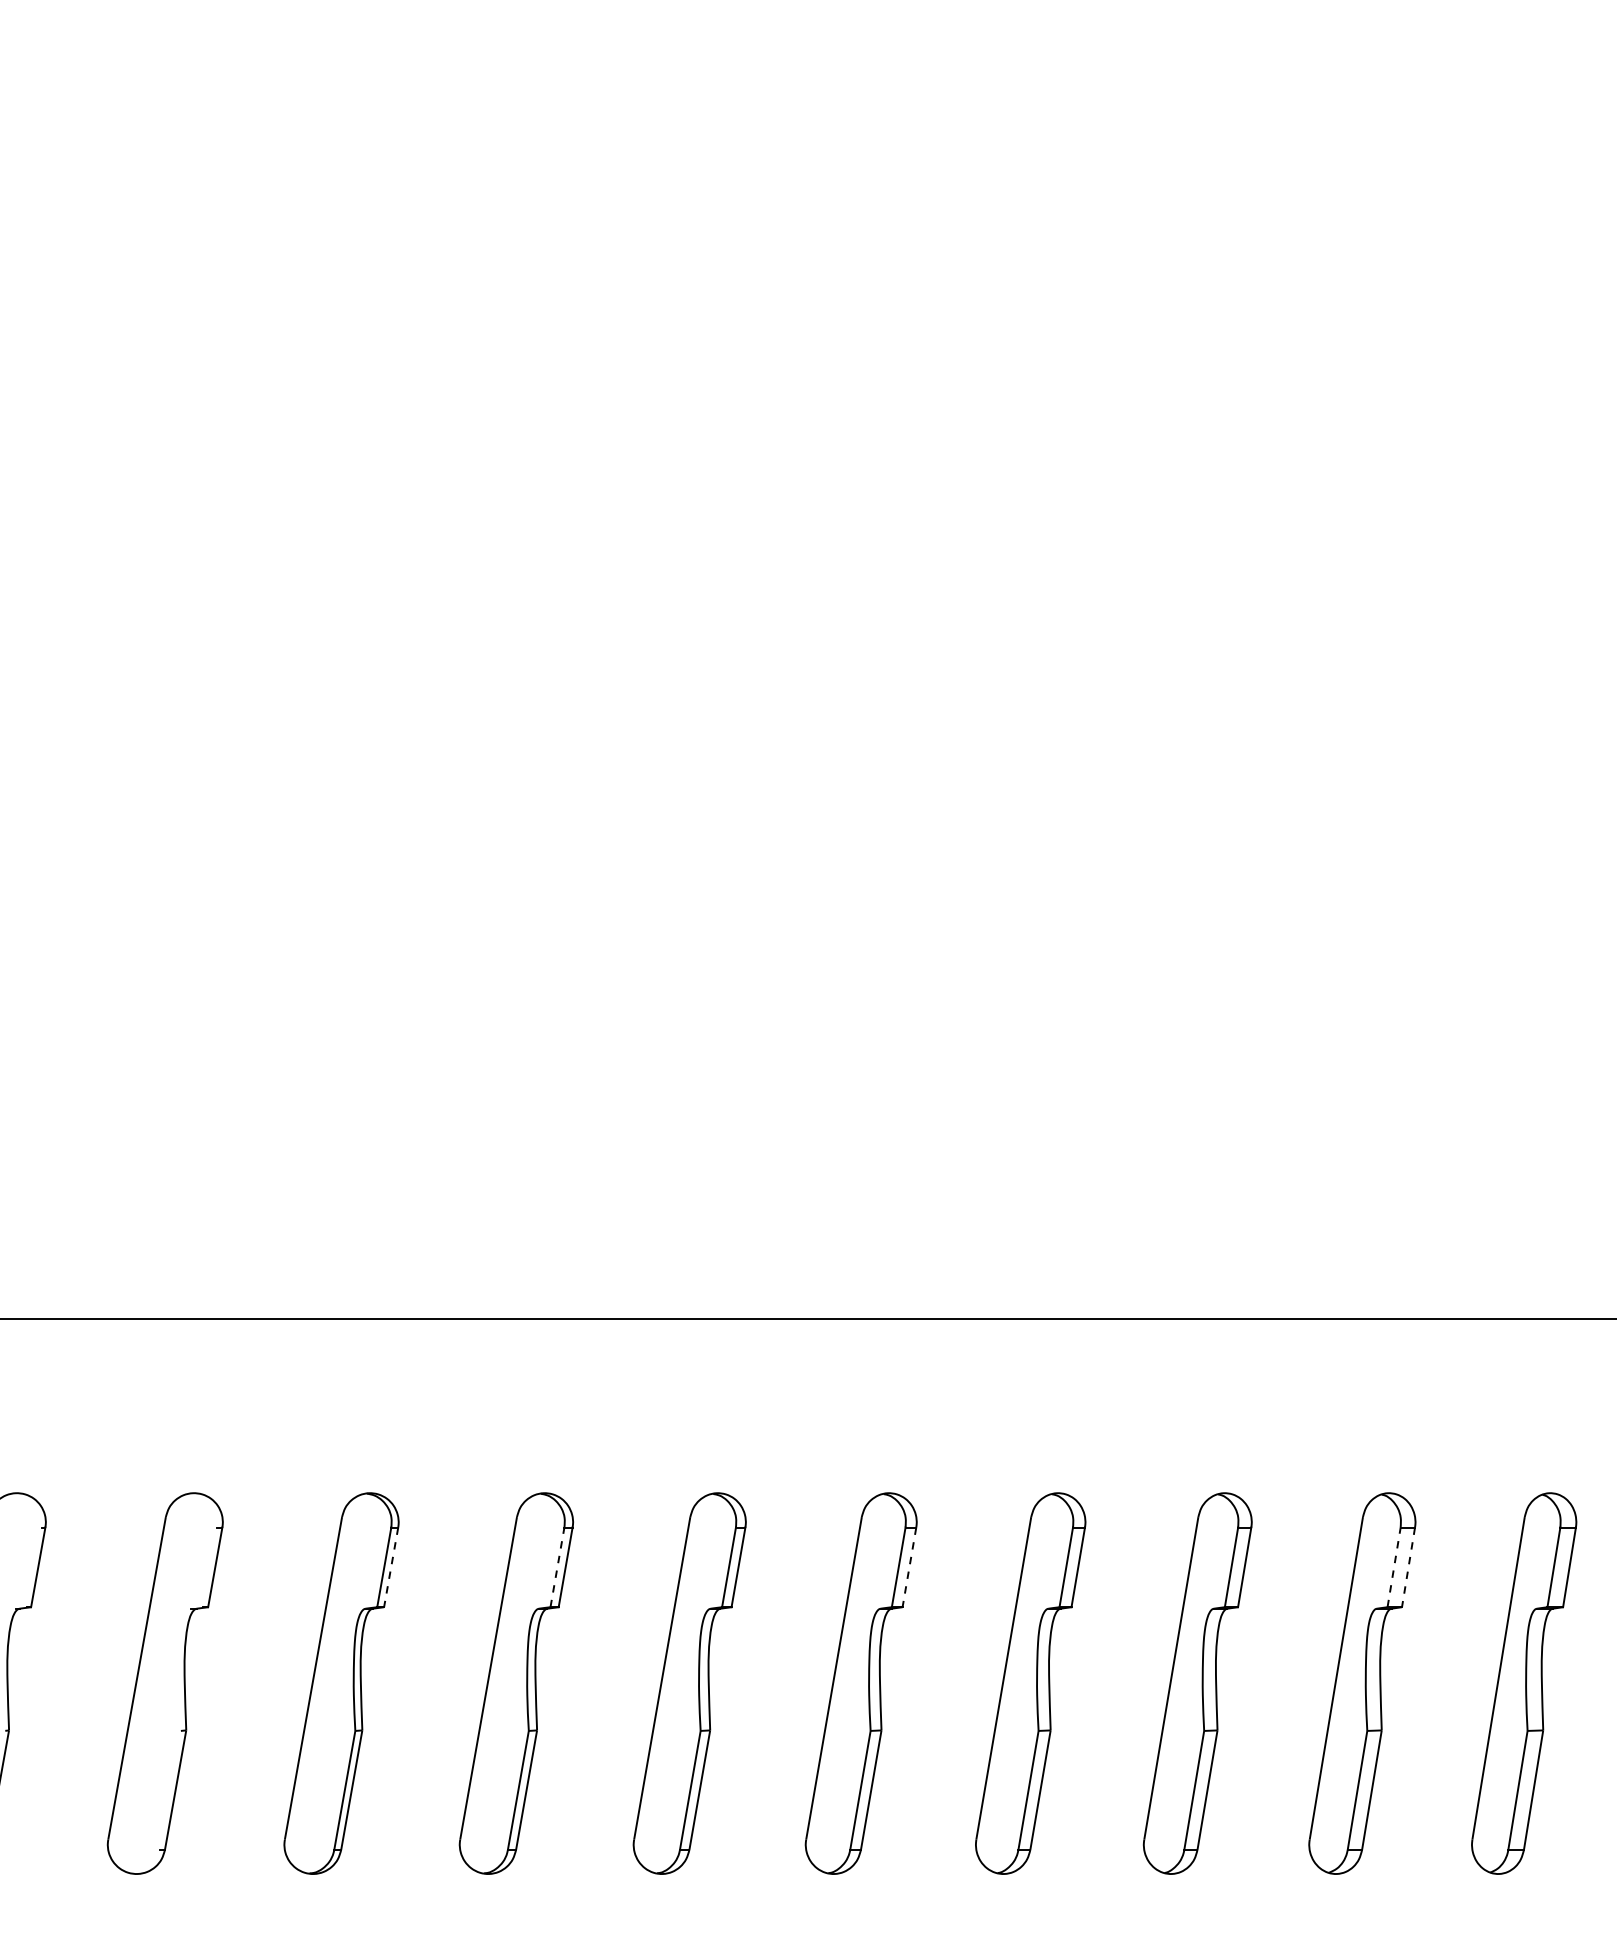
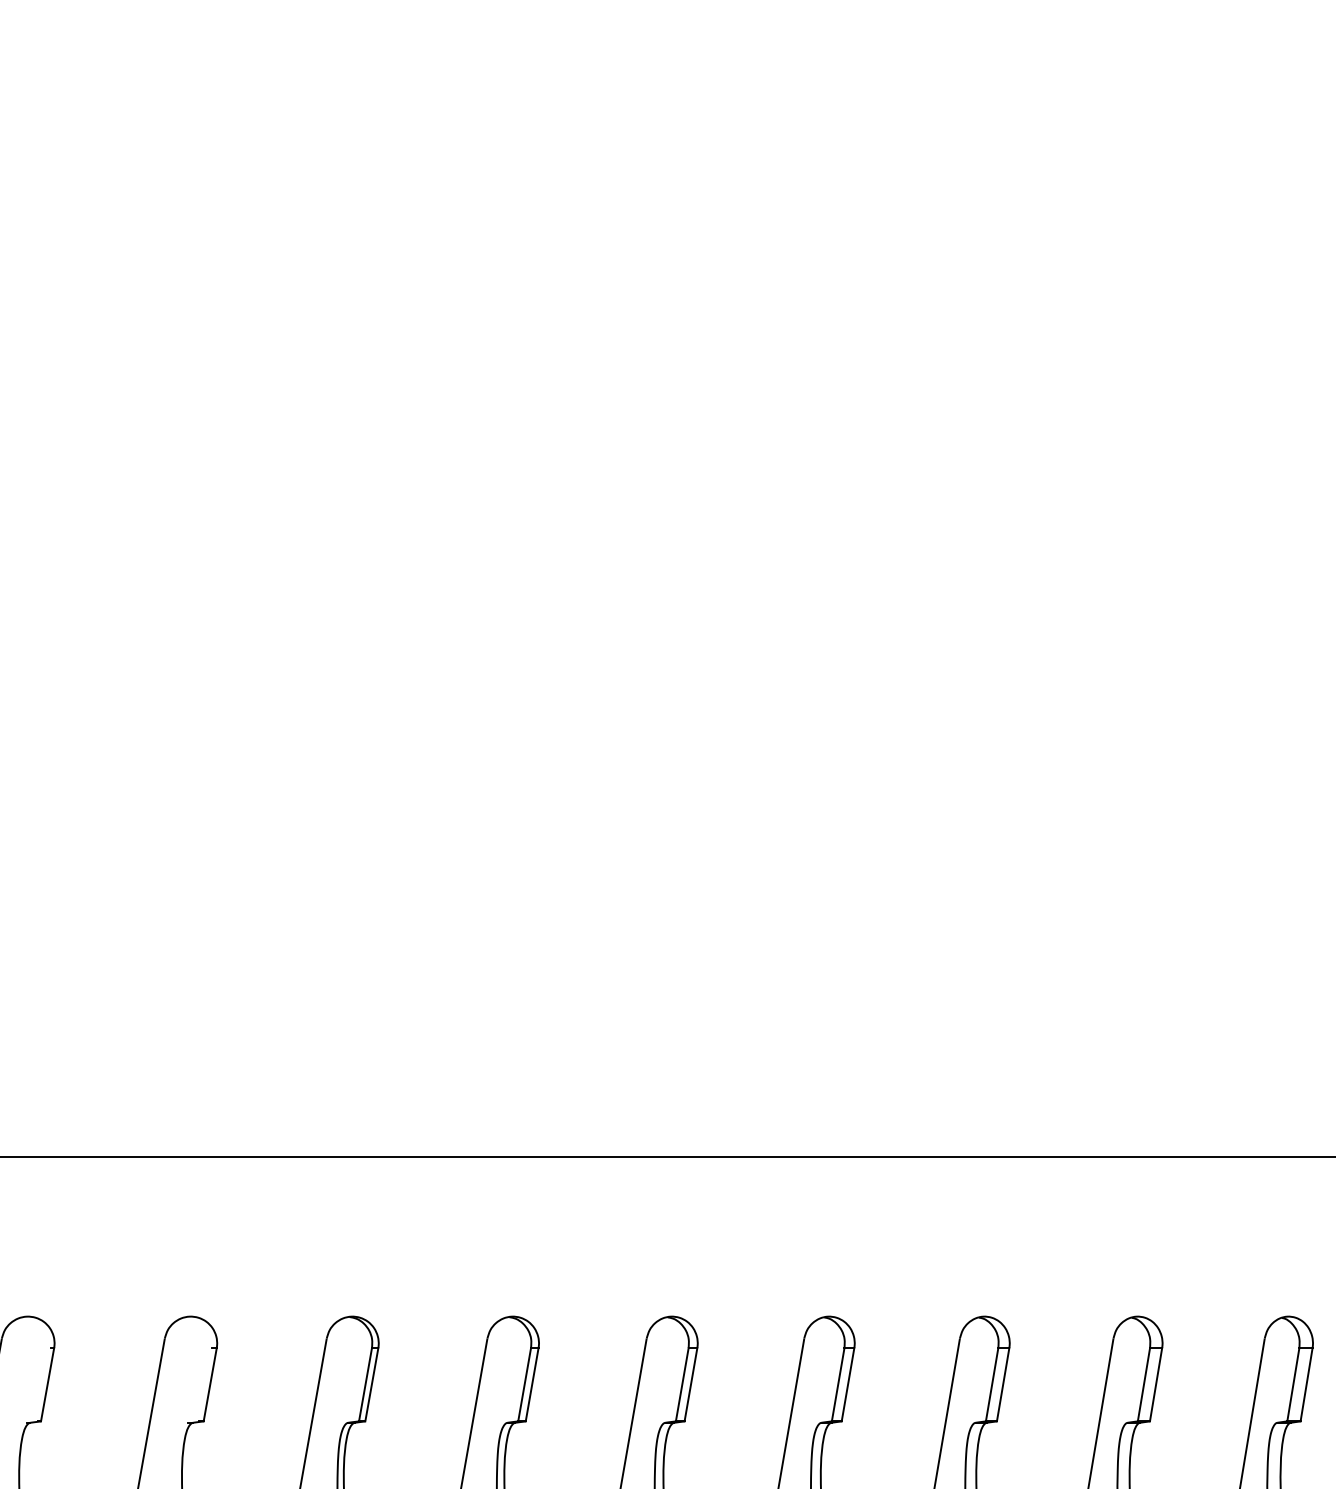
line: (557, 1566) -> (524, 1383), dashed -> solid
line: (1394, 1566) -> (1293, 1383), dashed -> solid
line: (391, 1567) -> (372, 1384), dashed -> solid
line: (909, 1567) -> (848, 1384), dashed -> solid
line: (1408, 1567) -> (1306, 1384), dashed -> solid

